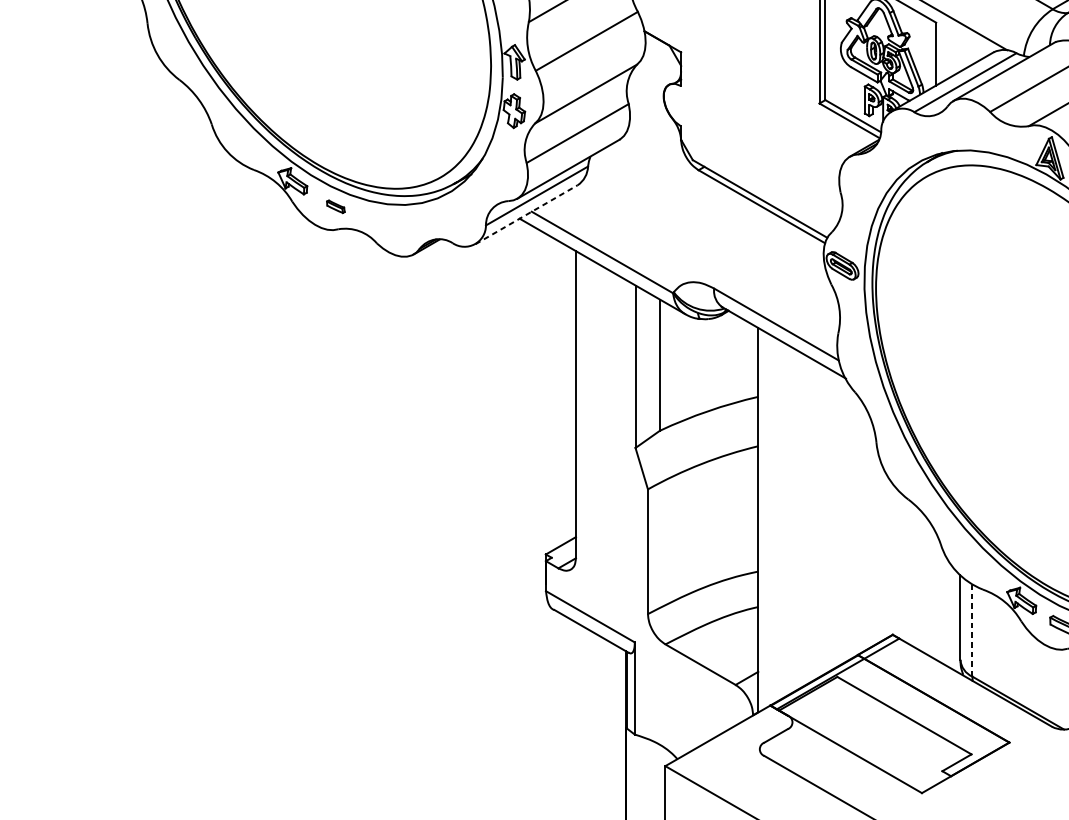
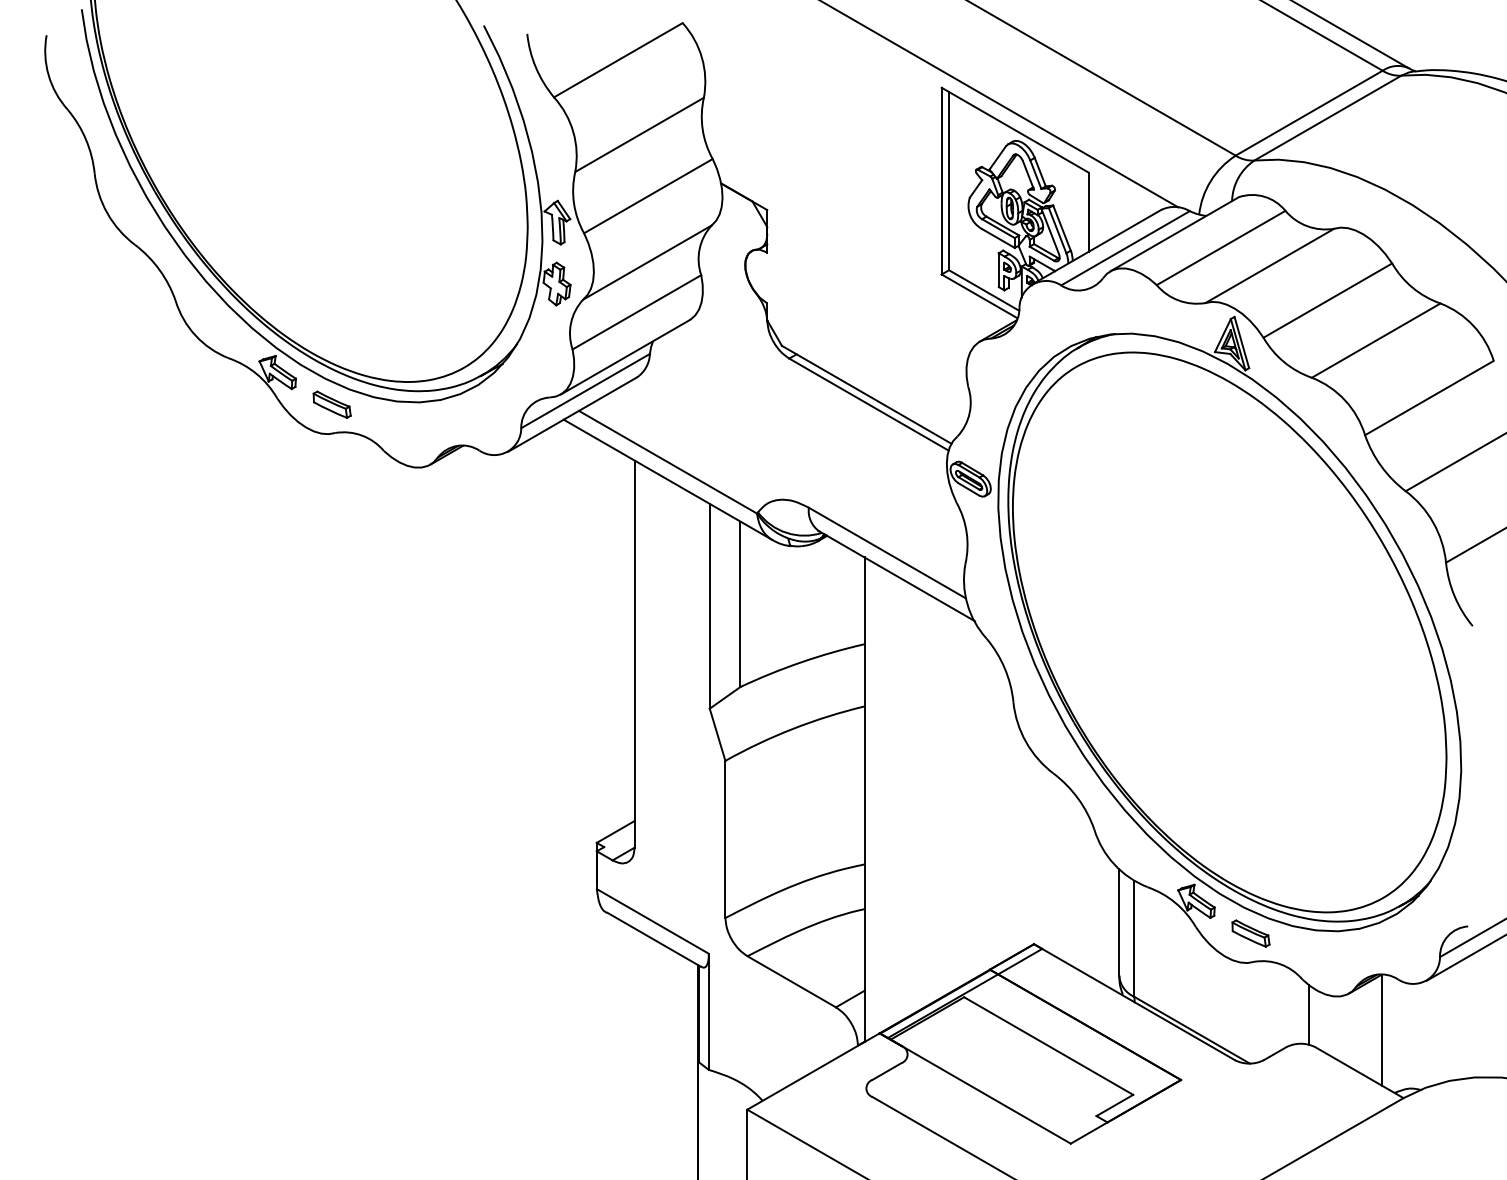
part: (335, 206) -> (331, 404), size x1.67
line: (526, 214) -> (572, 414), dashed -> solid
line: (972, 631) -> (1134, 939), dashed -> solid

